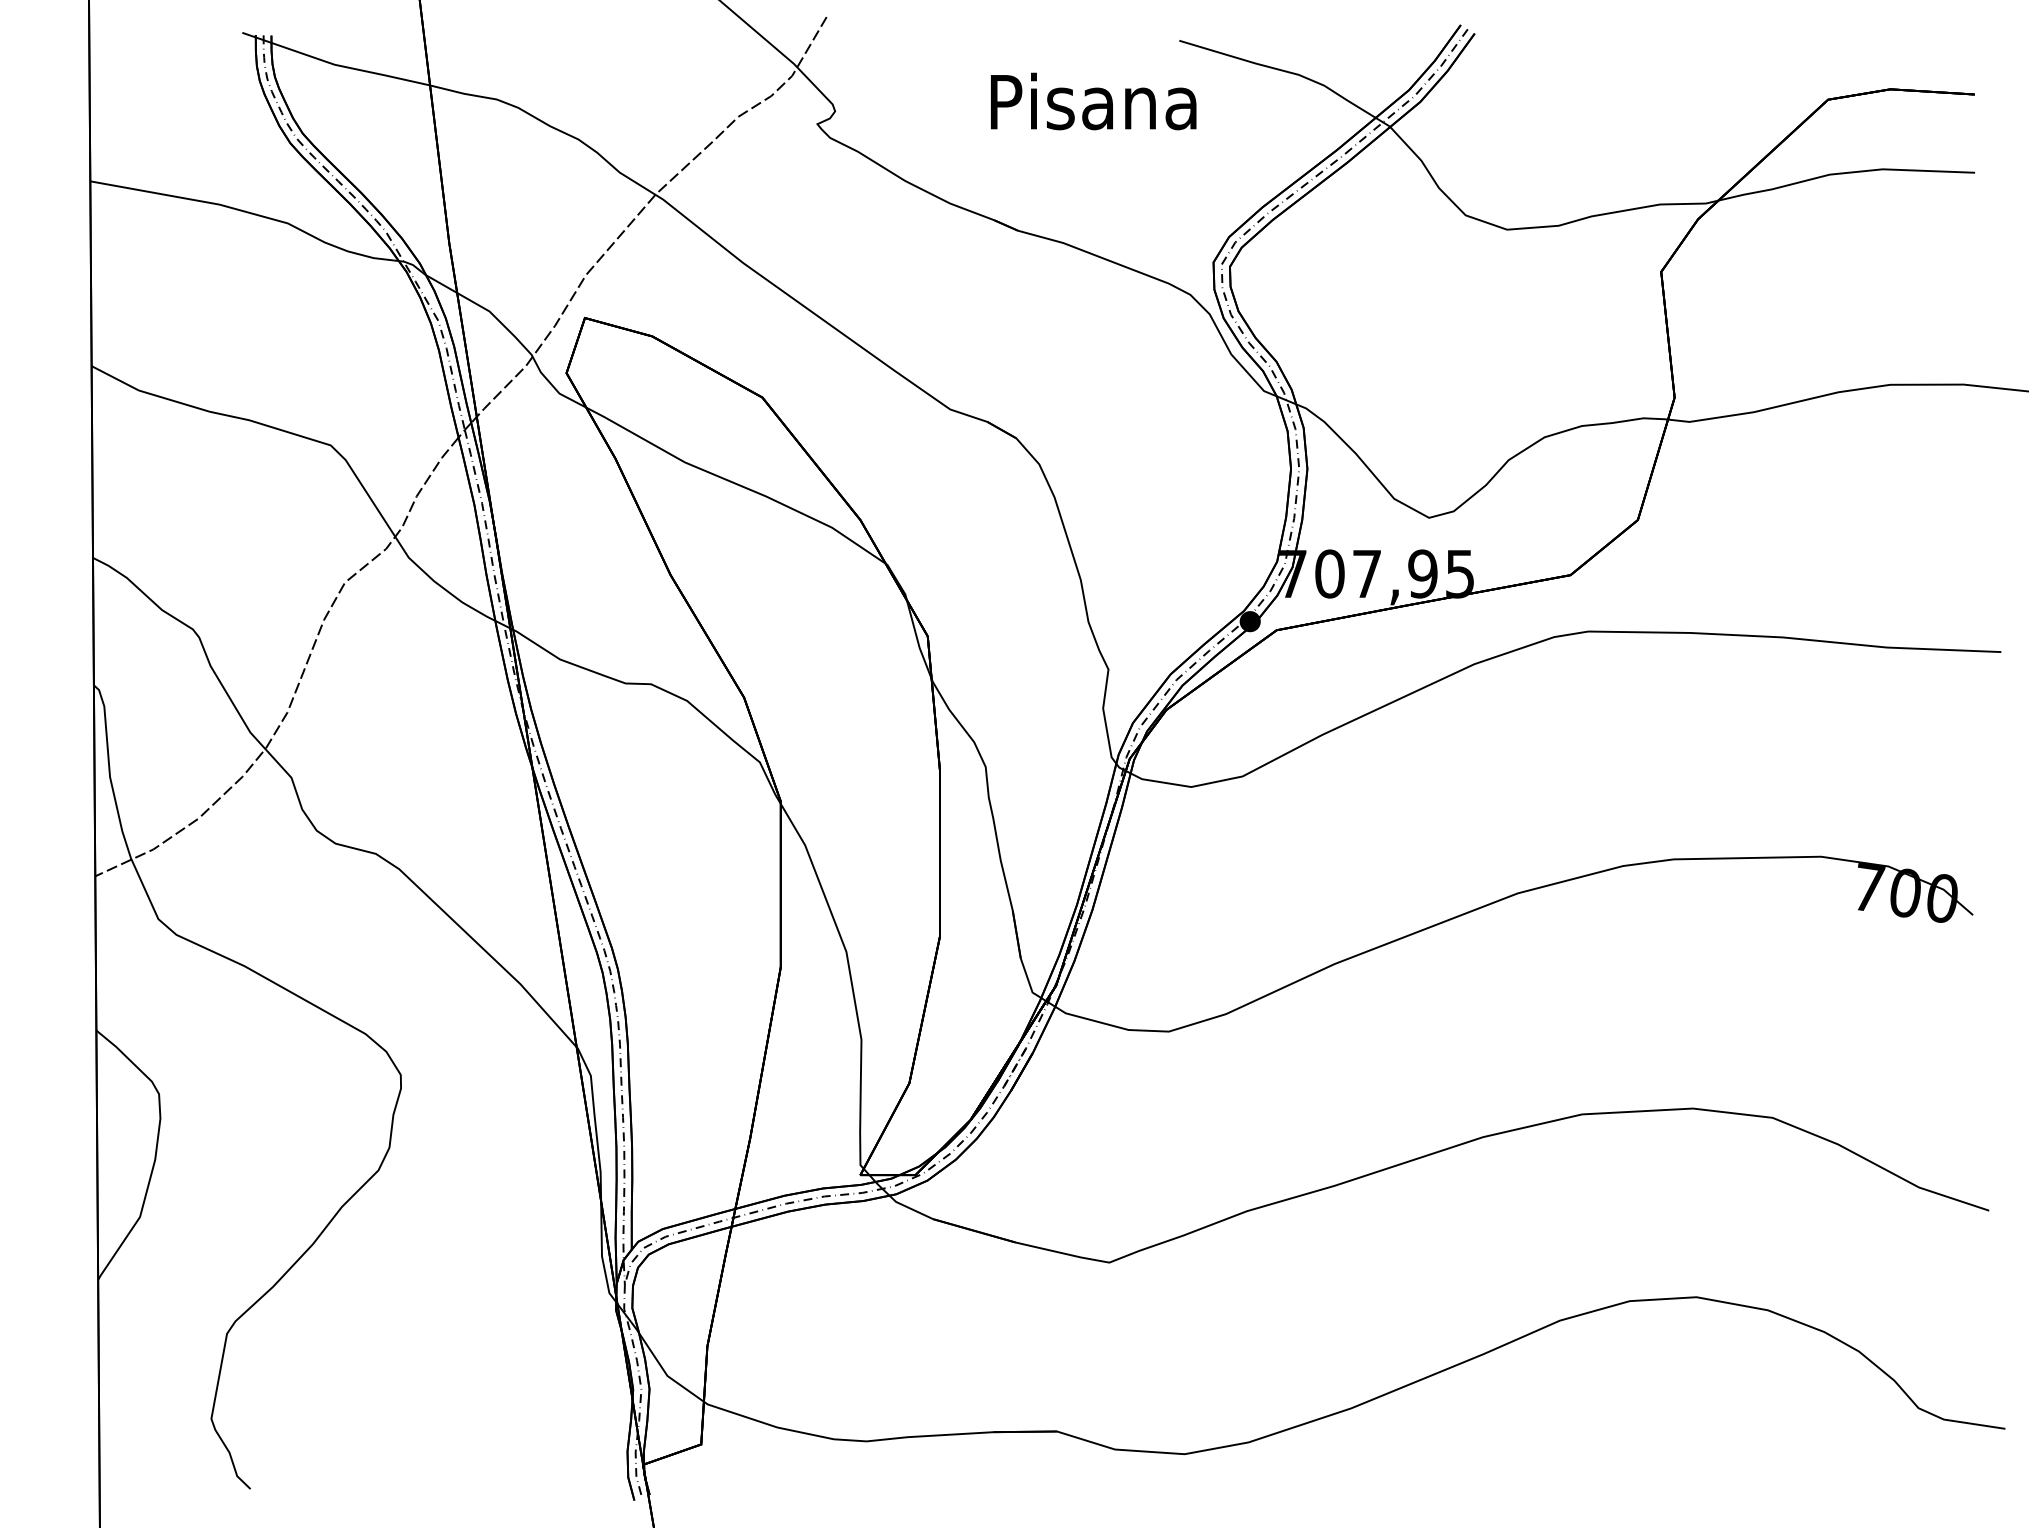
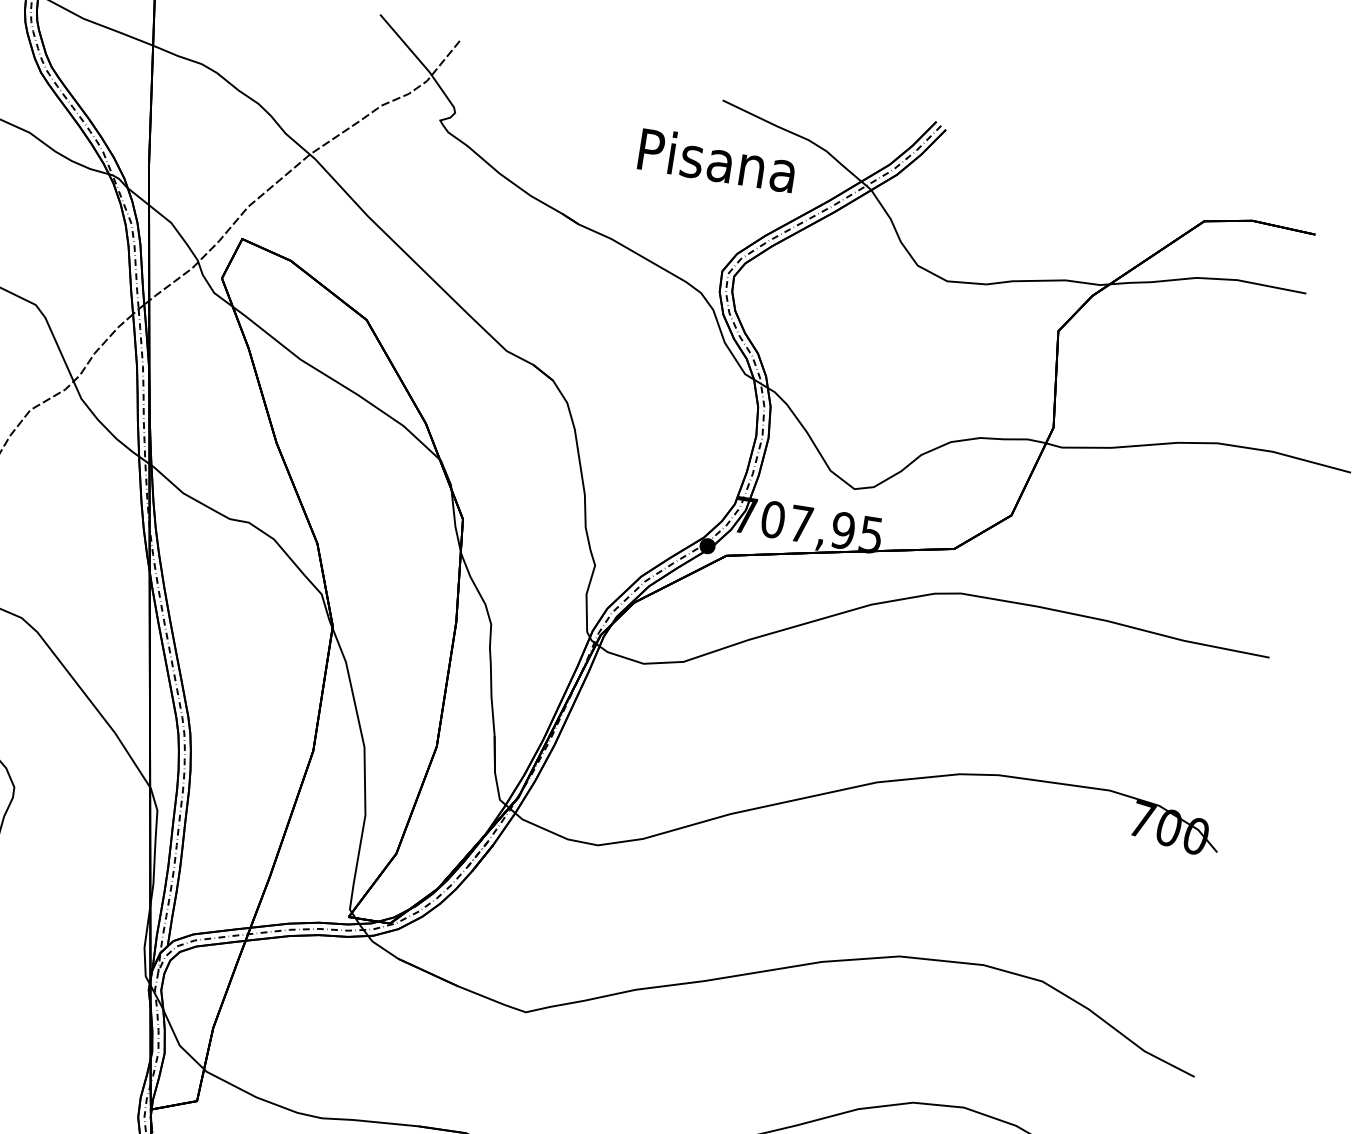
text: (1093, 101) -> (717, 160), moved

